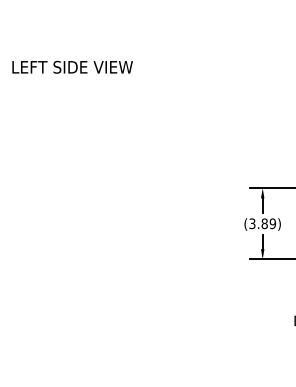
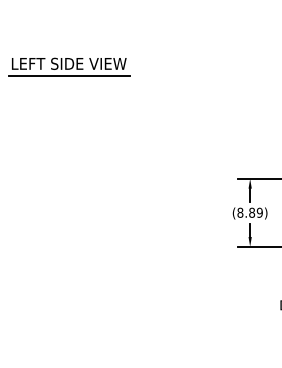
line: (72, 79) -> (69, 75), added
text: (252, 223) -> (240, 212), (3.89) -> (8.89)

